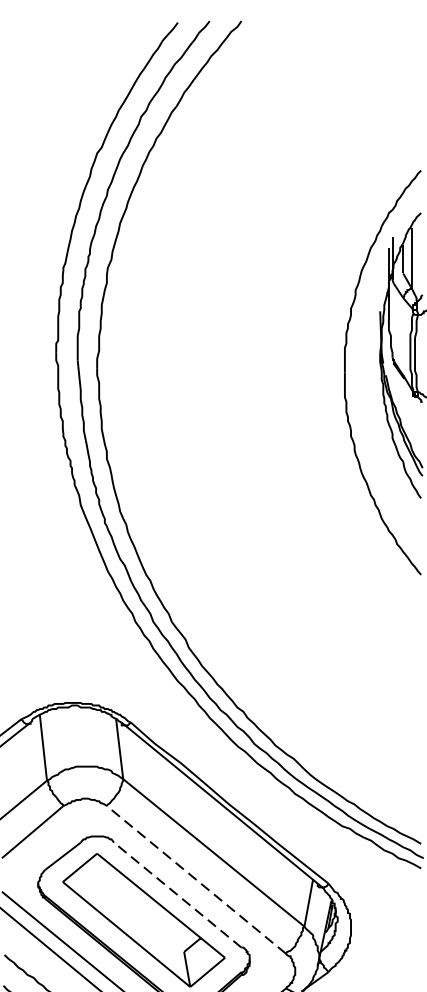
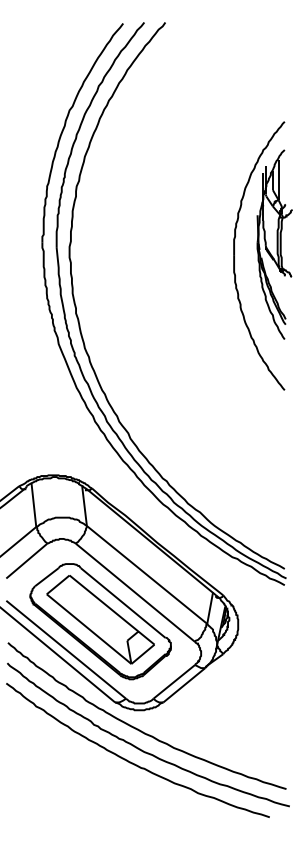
line: (196, 879) -> (135, 592), dashed -> solid
line: (178, 895) -> (123, 603), dashed -> solid

